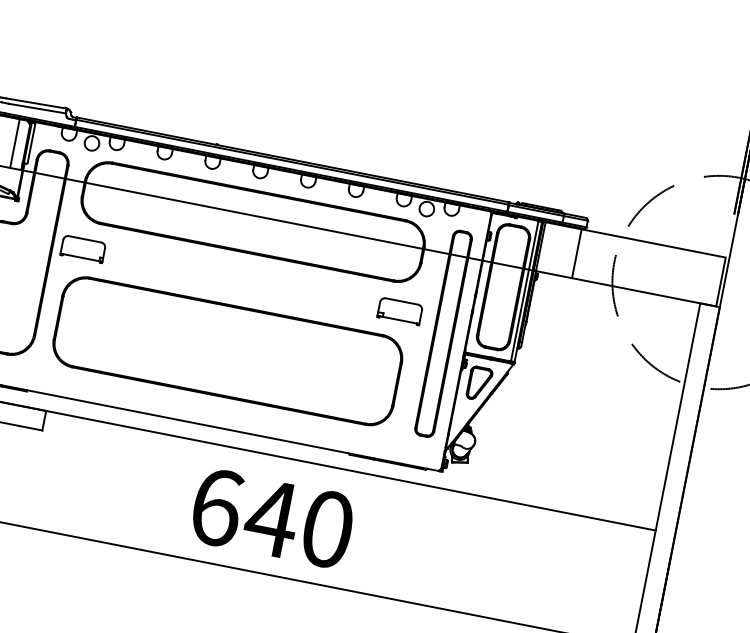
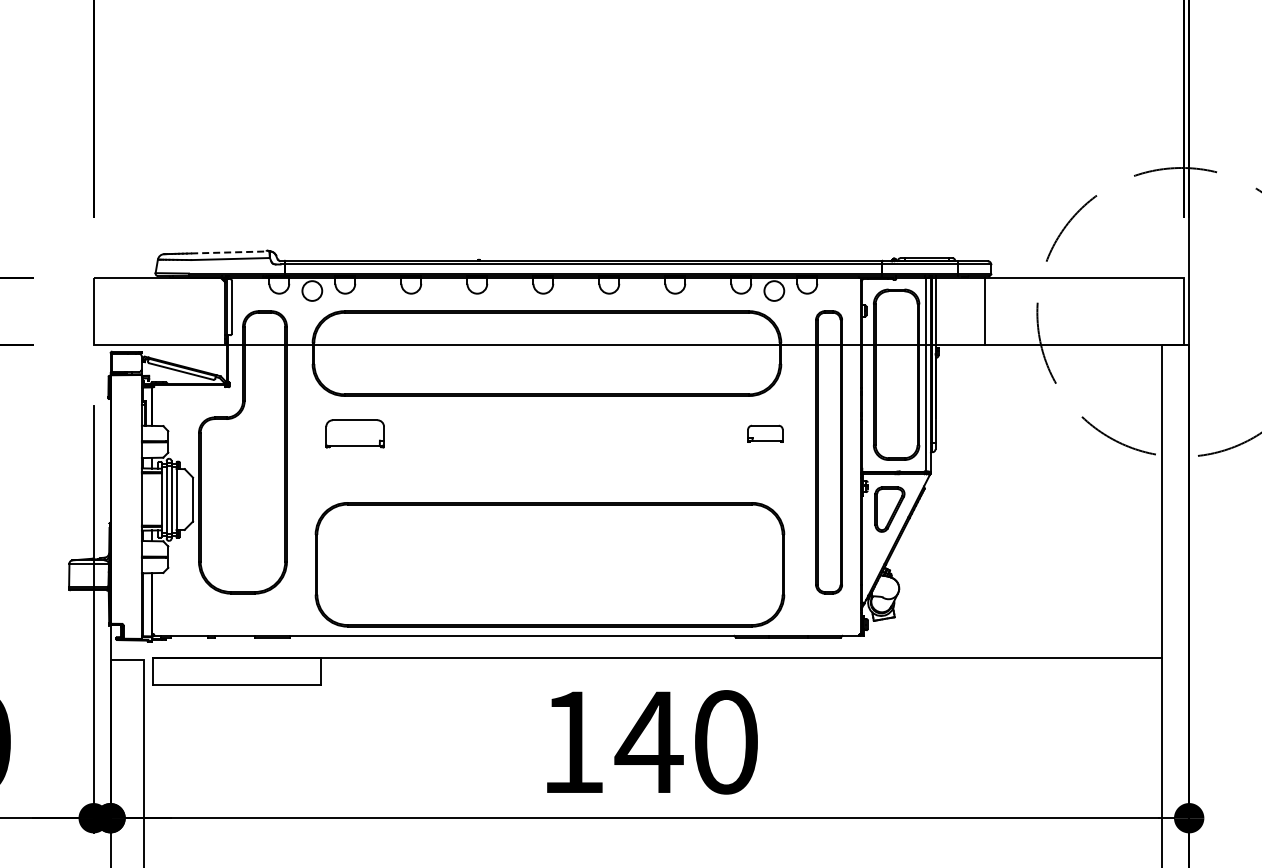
line: (38, 103) -> (230, 252), solid -> dashed
line: (14, 142) -> (209, 310), removed
part: (82, 248) -> (354, 433), moved
part: (400, 311) -> (765, 433), size x0.6
part: (227, 350) -> (549, 564), moved
text: (217, 507) -> (573, 742), 640 -> 140

